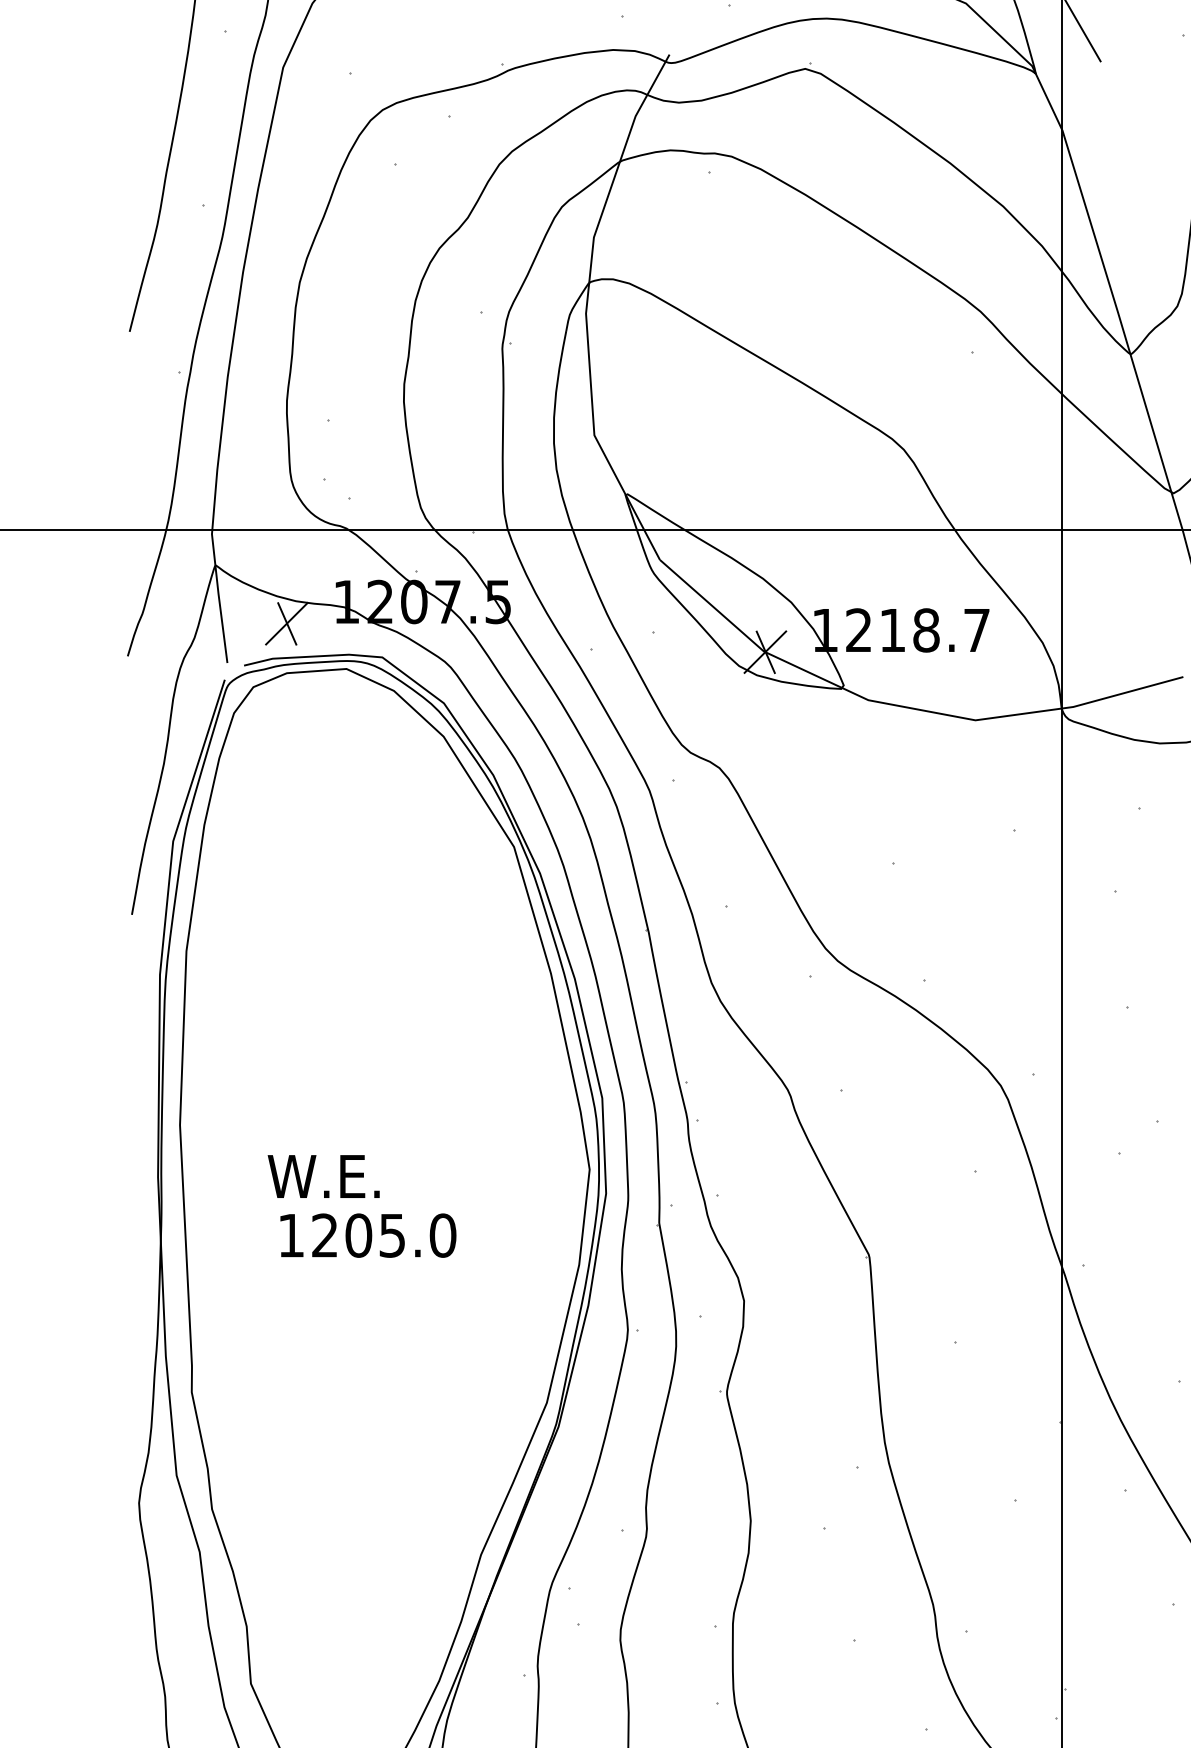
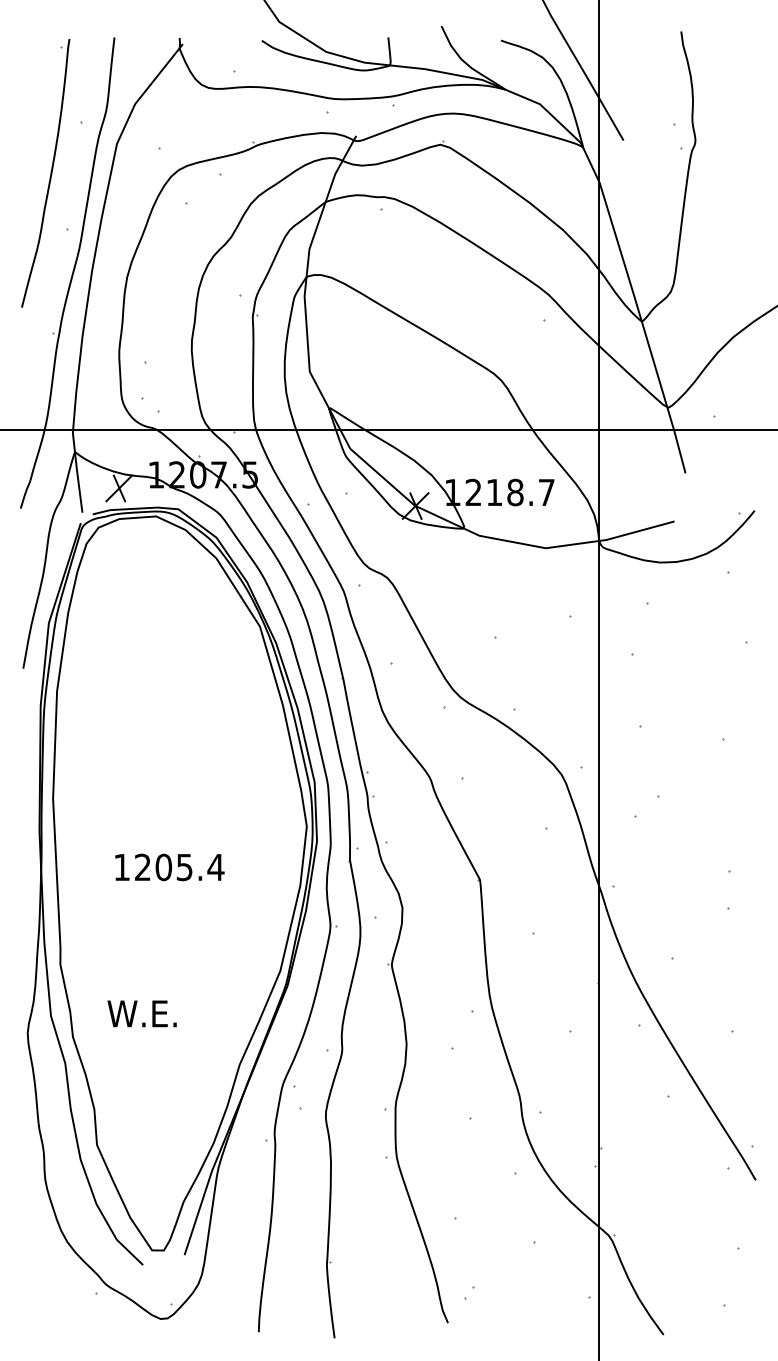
text: (322, 1175) -> (141, 1013), moved
text: (442, 1235) -> (215, 867), 1205.0 -> 1205.4

